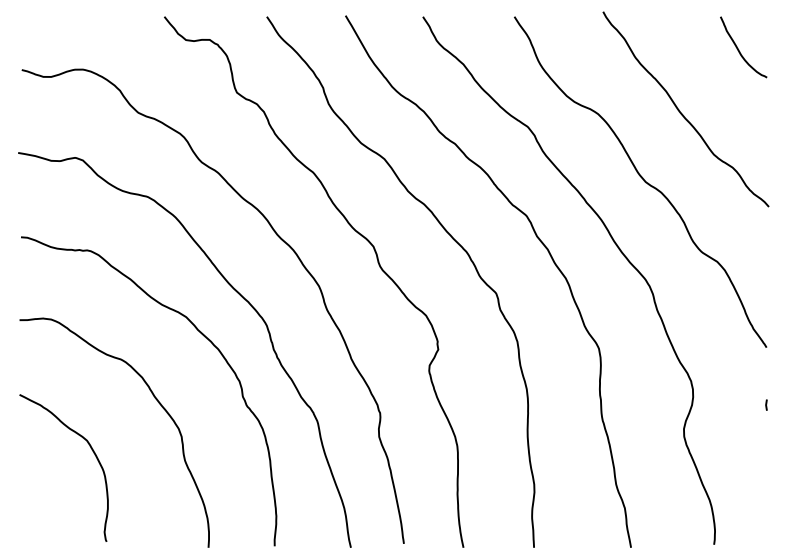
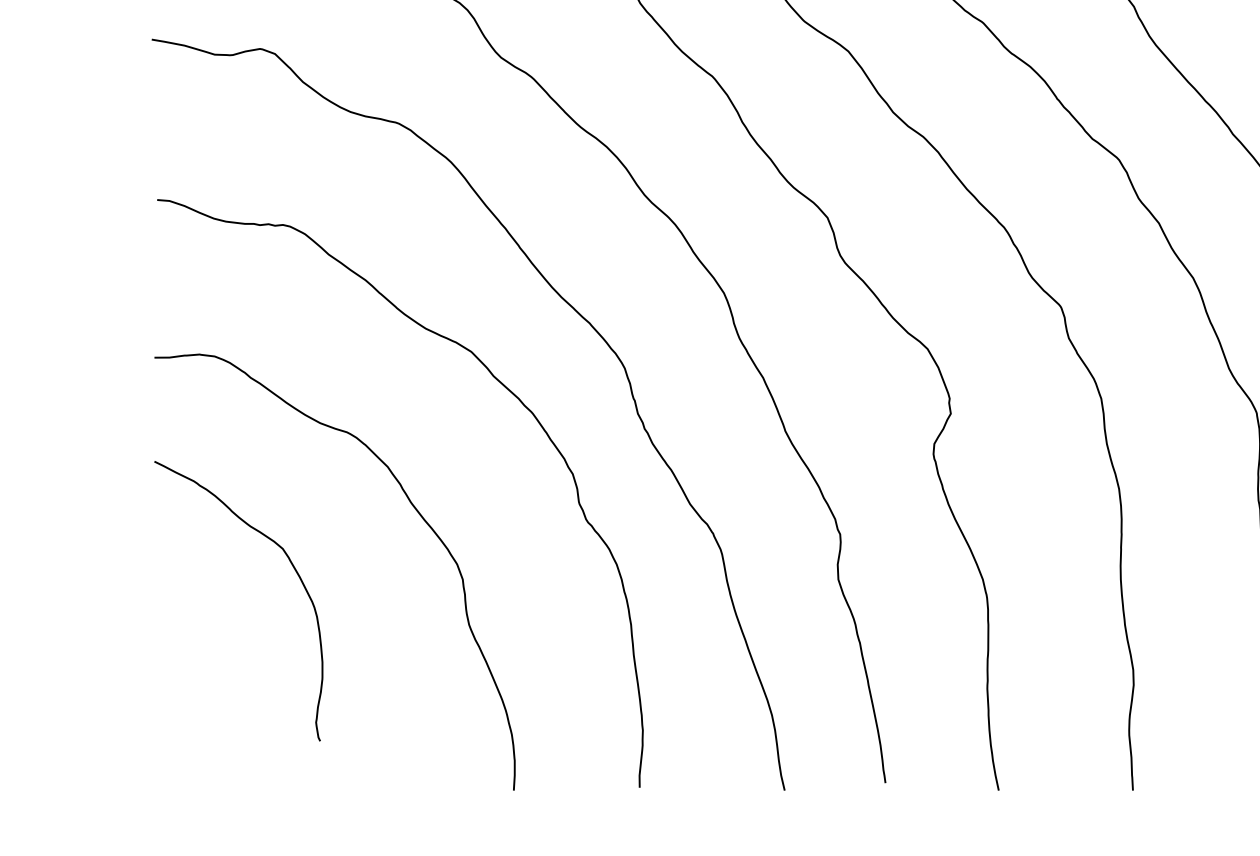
curve: (90, 448) -> (289, 563), moved

